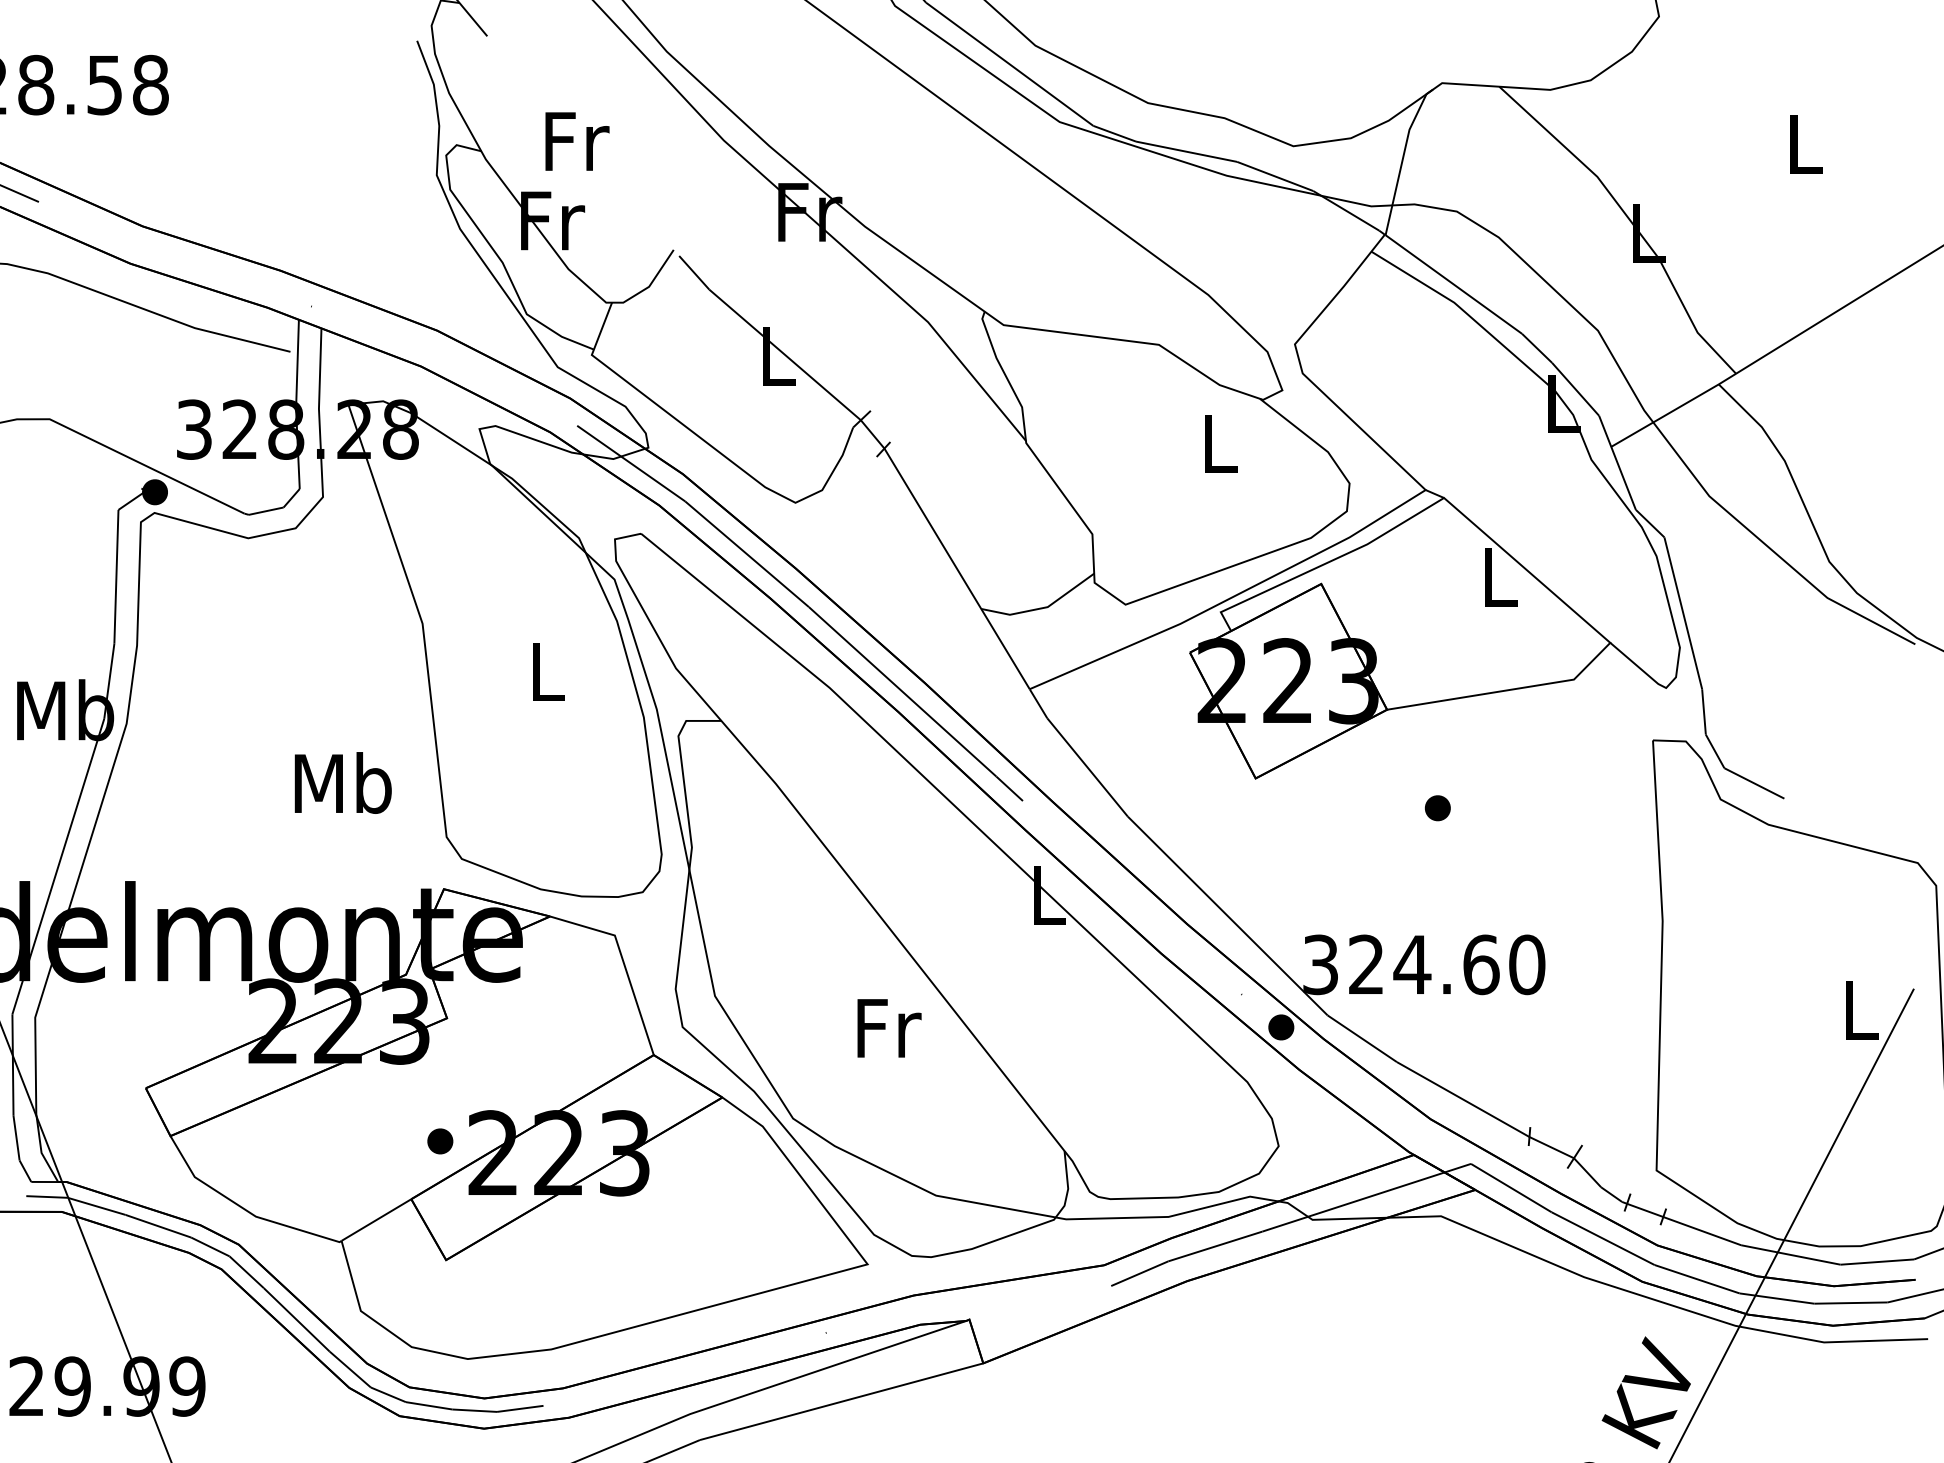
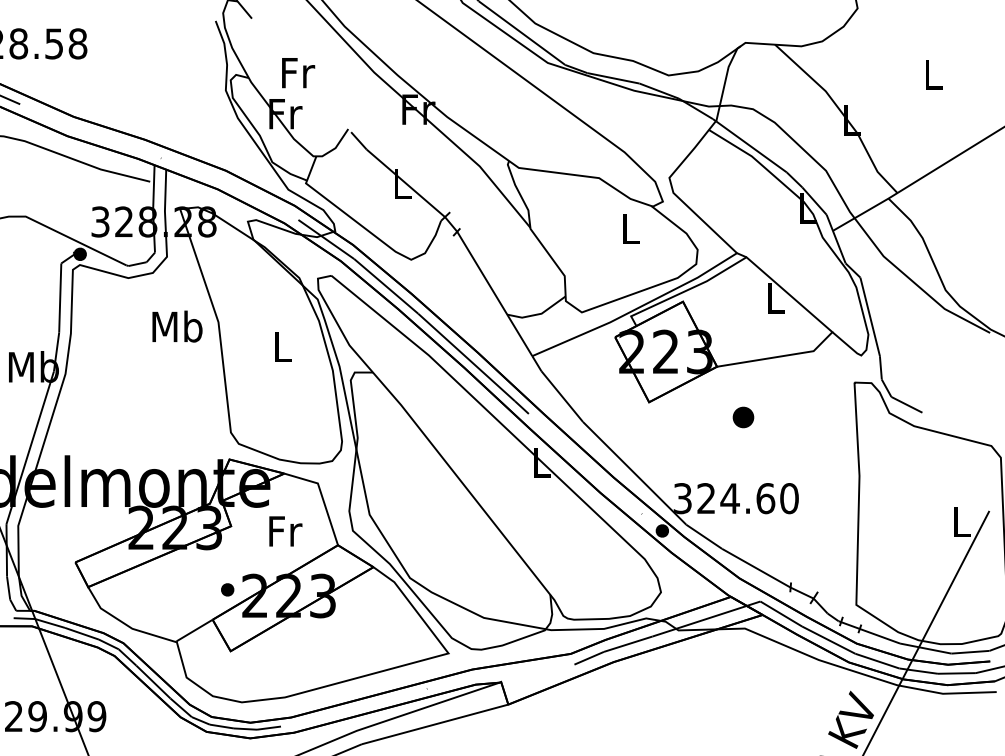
text: (343, 782) -> (177, 326), moved
part: (1436, 807) -> (742, 417), size x1.6
text: (888, 1028) -> (285, 531), moved

